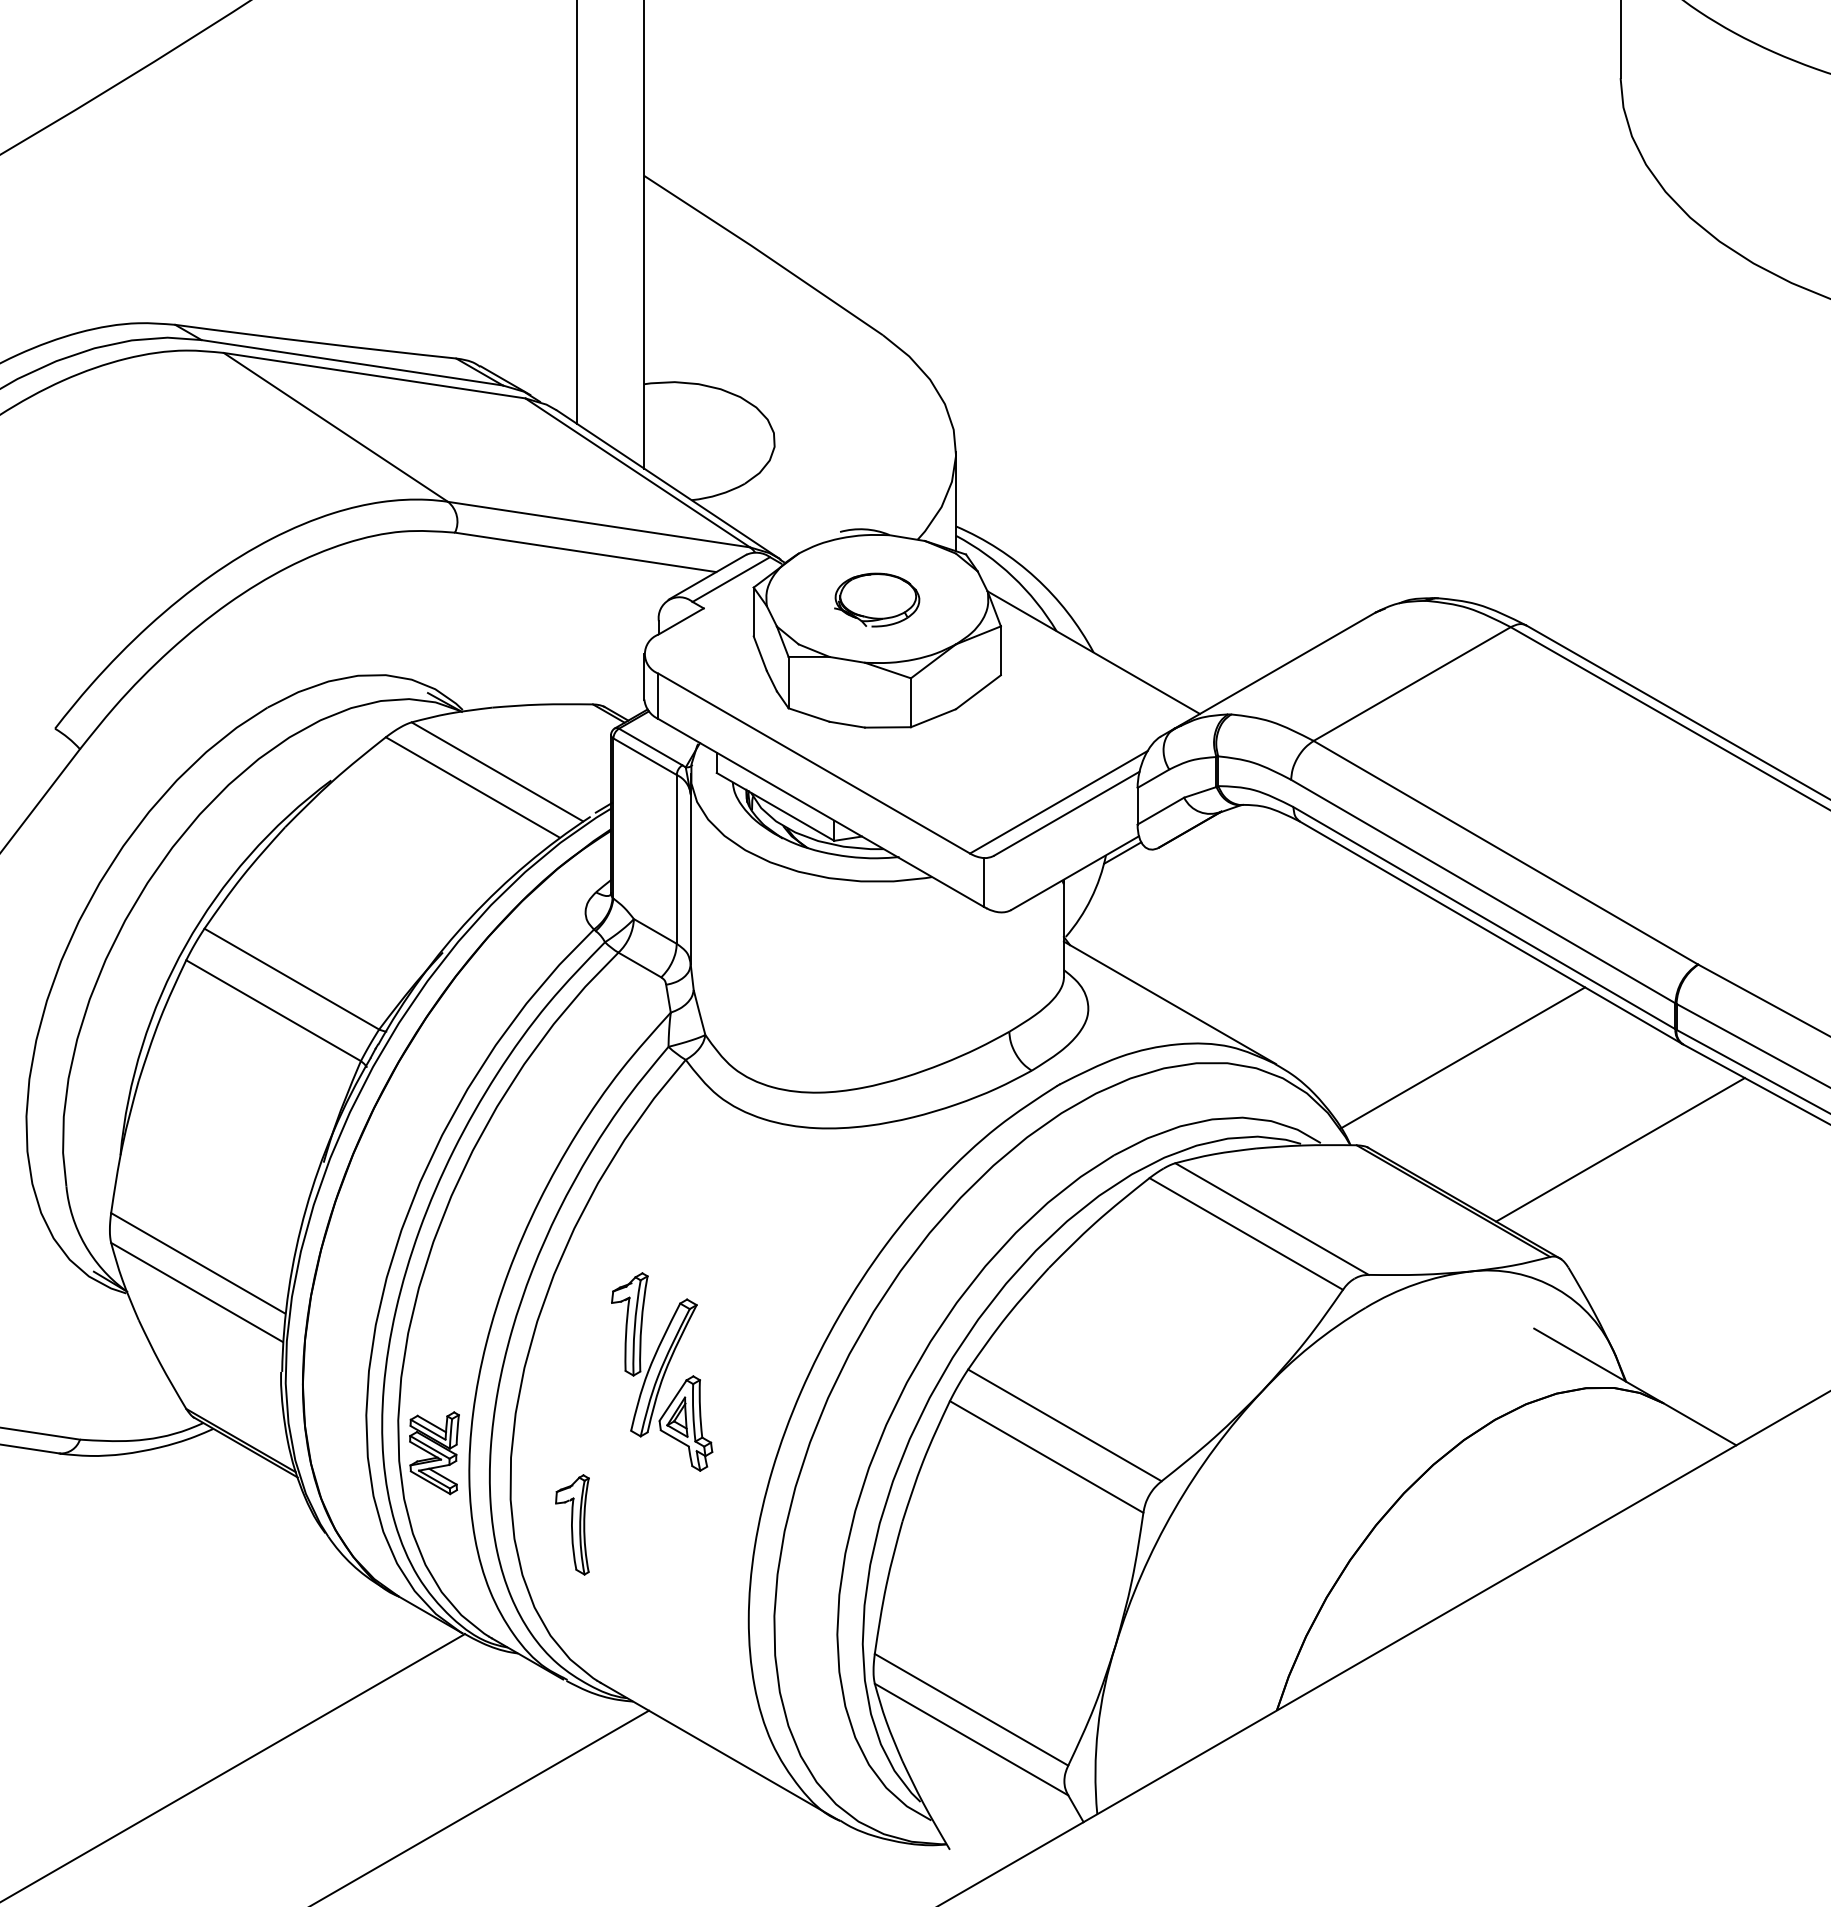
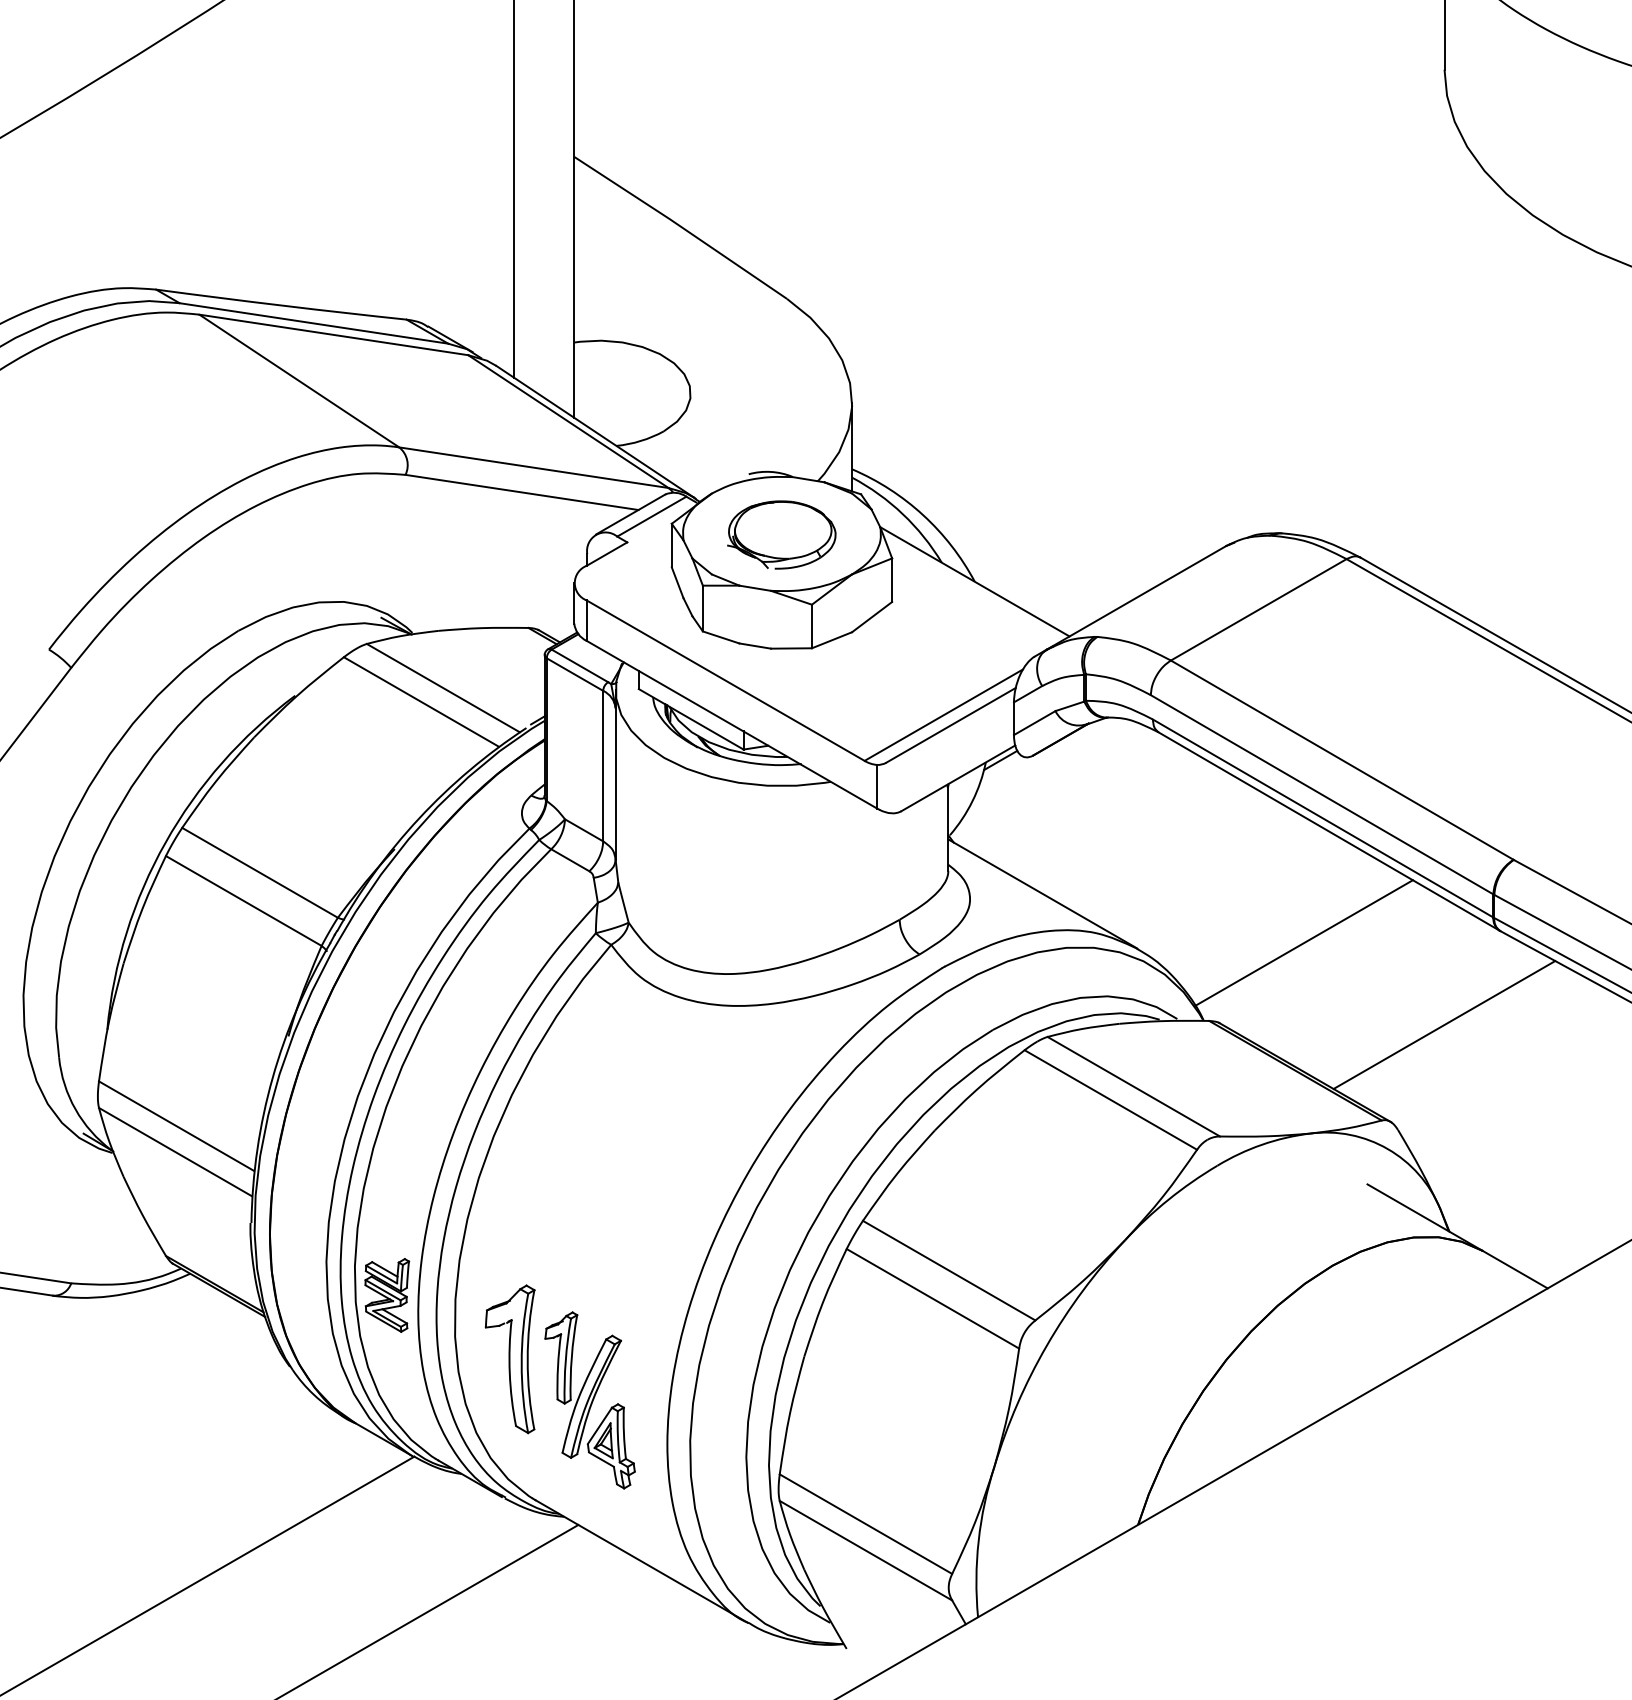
part: (876, 599) -> (781, 534), size x1.43
part: (662, 1371) -> (590, 1399), moved
part: (572, 1524) -> (510, 1358), size x1.67

